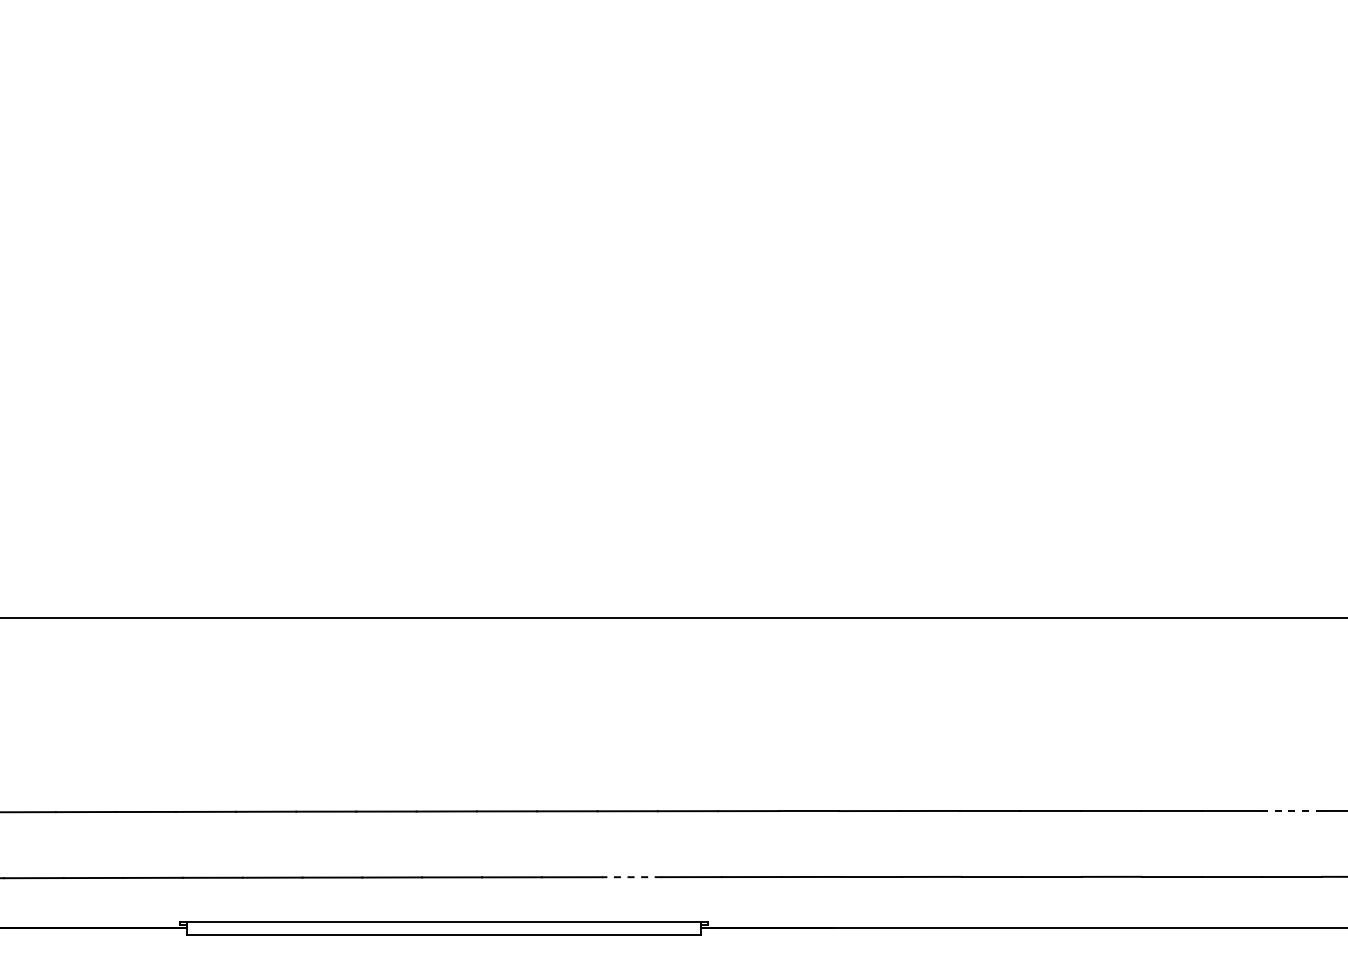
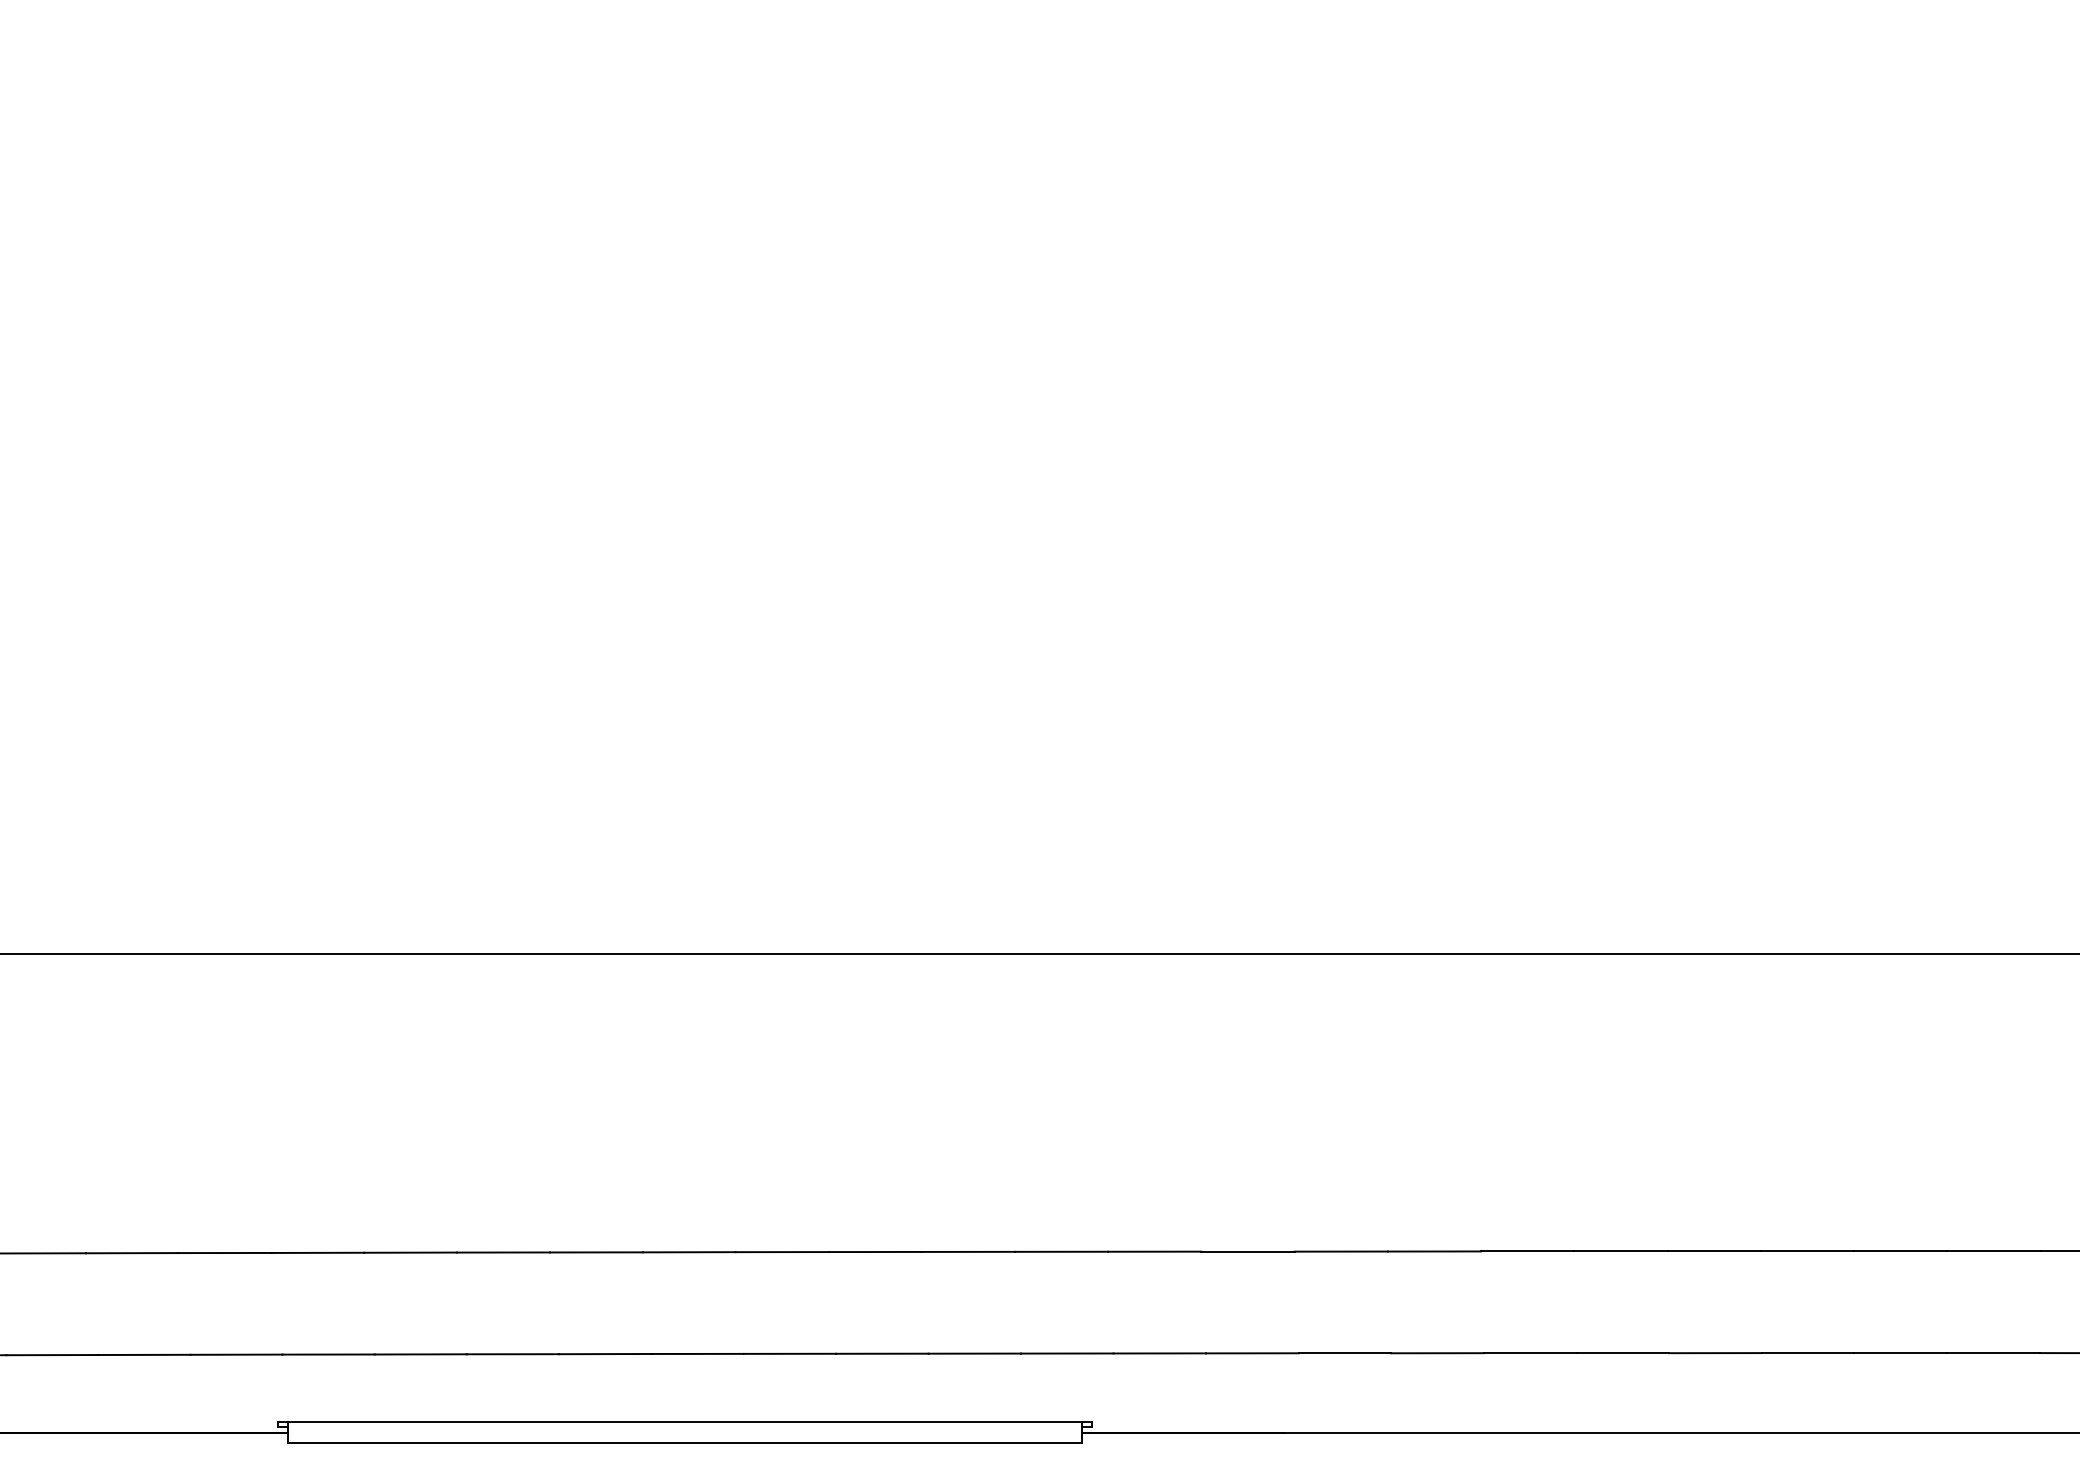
line: (1291, 810) -> (1992, 1250), dashed -> solid
line: (631, 877) -> (974, 1354), dashed -> solid

